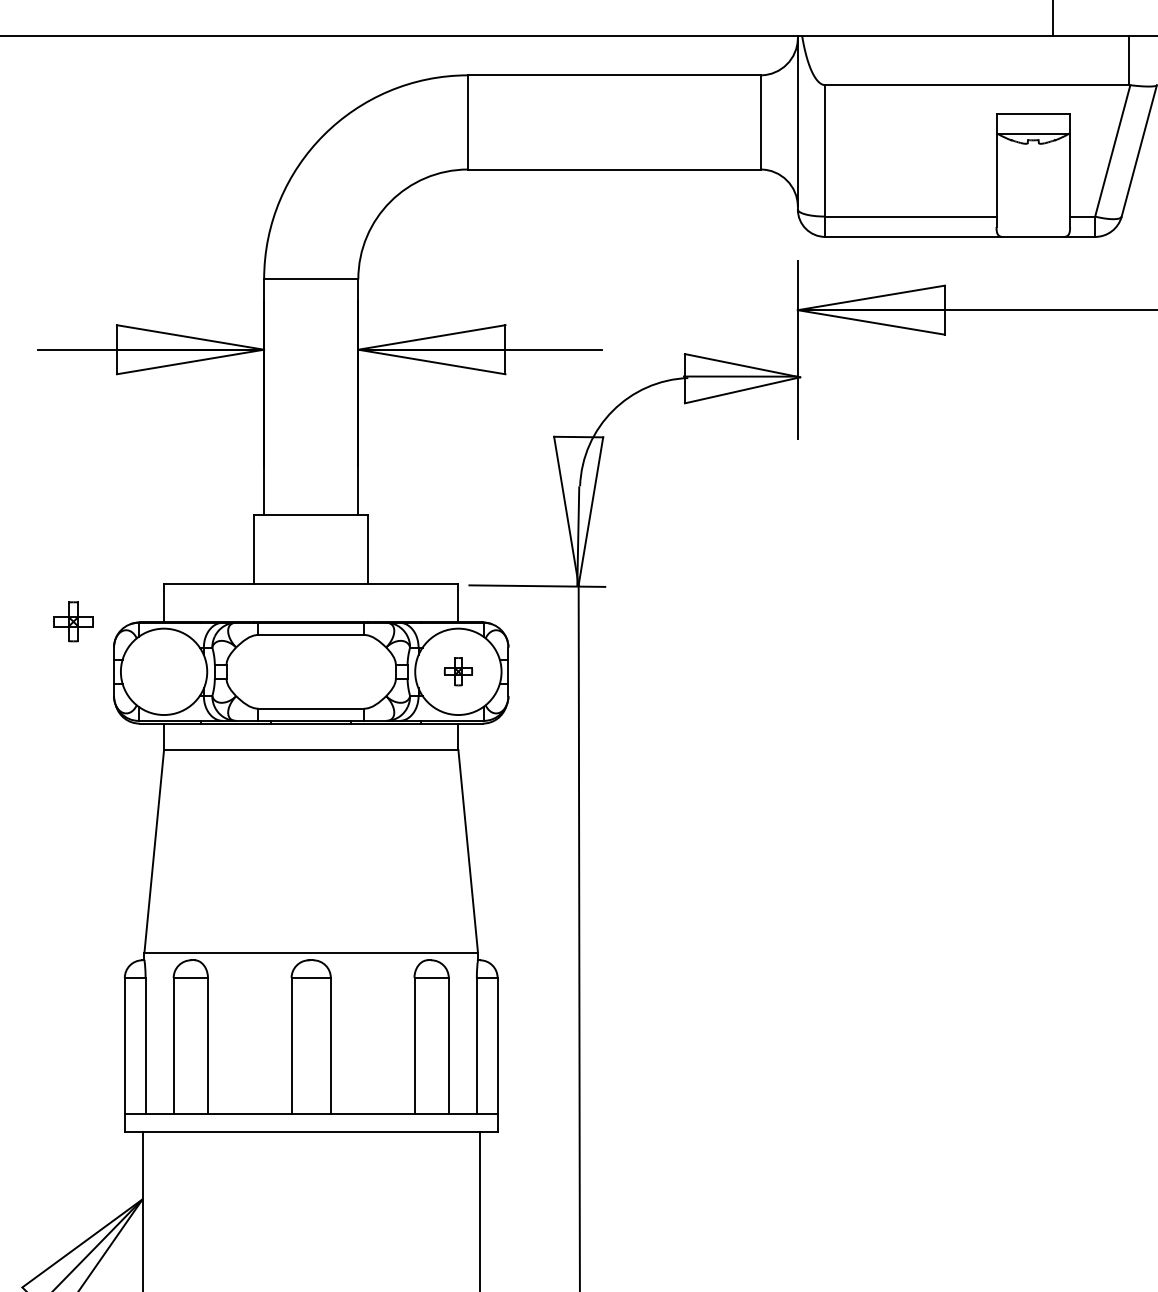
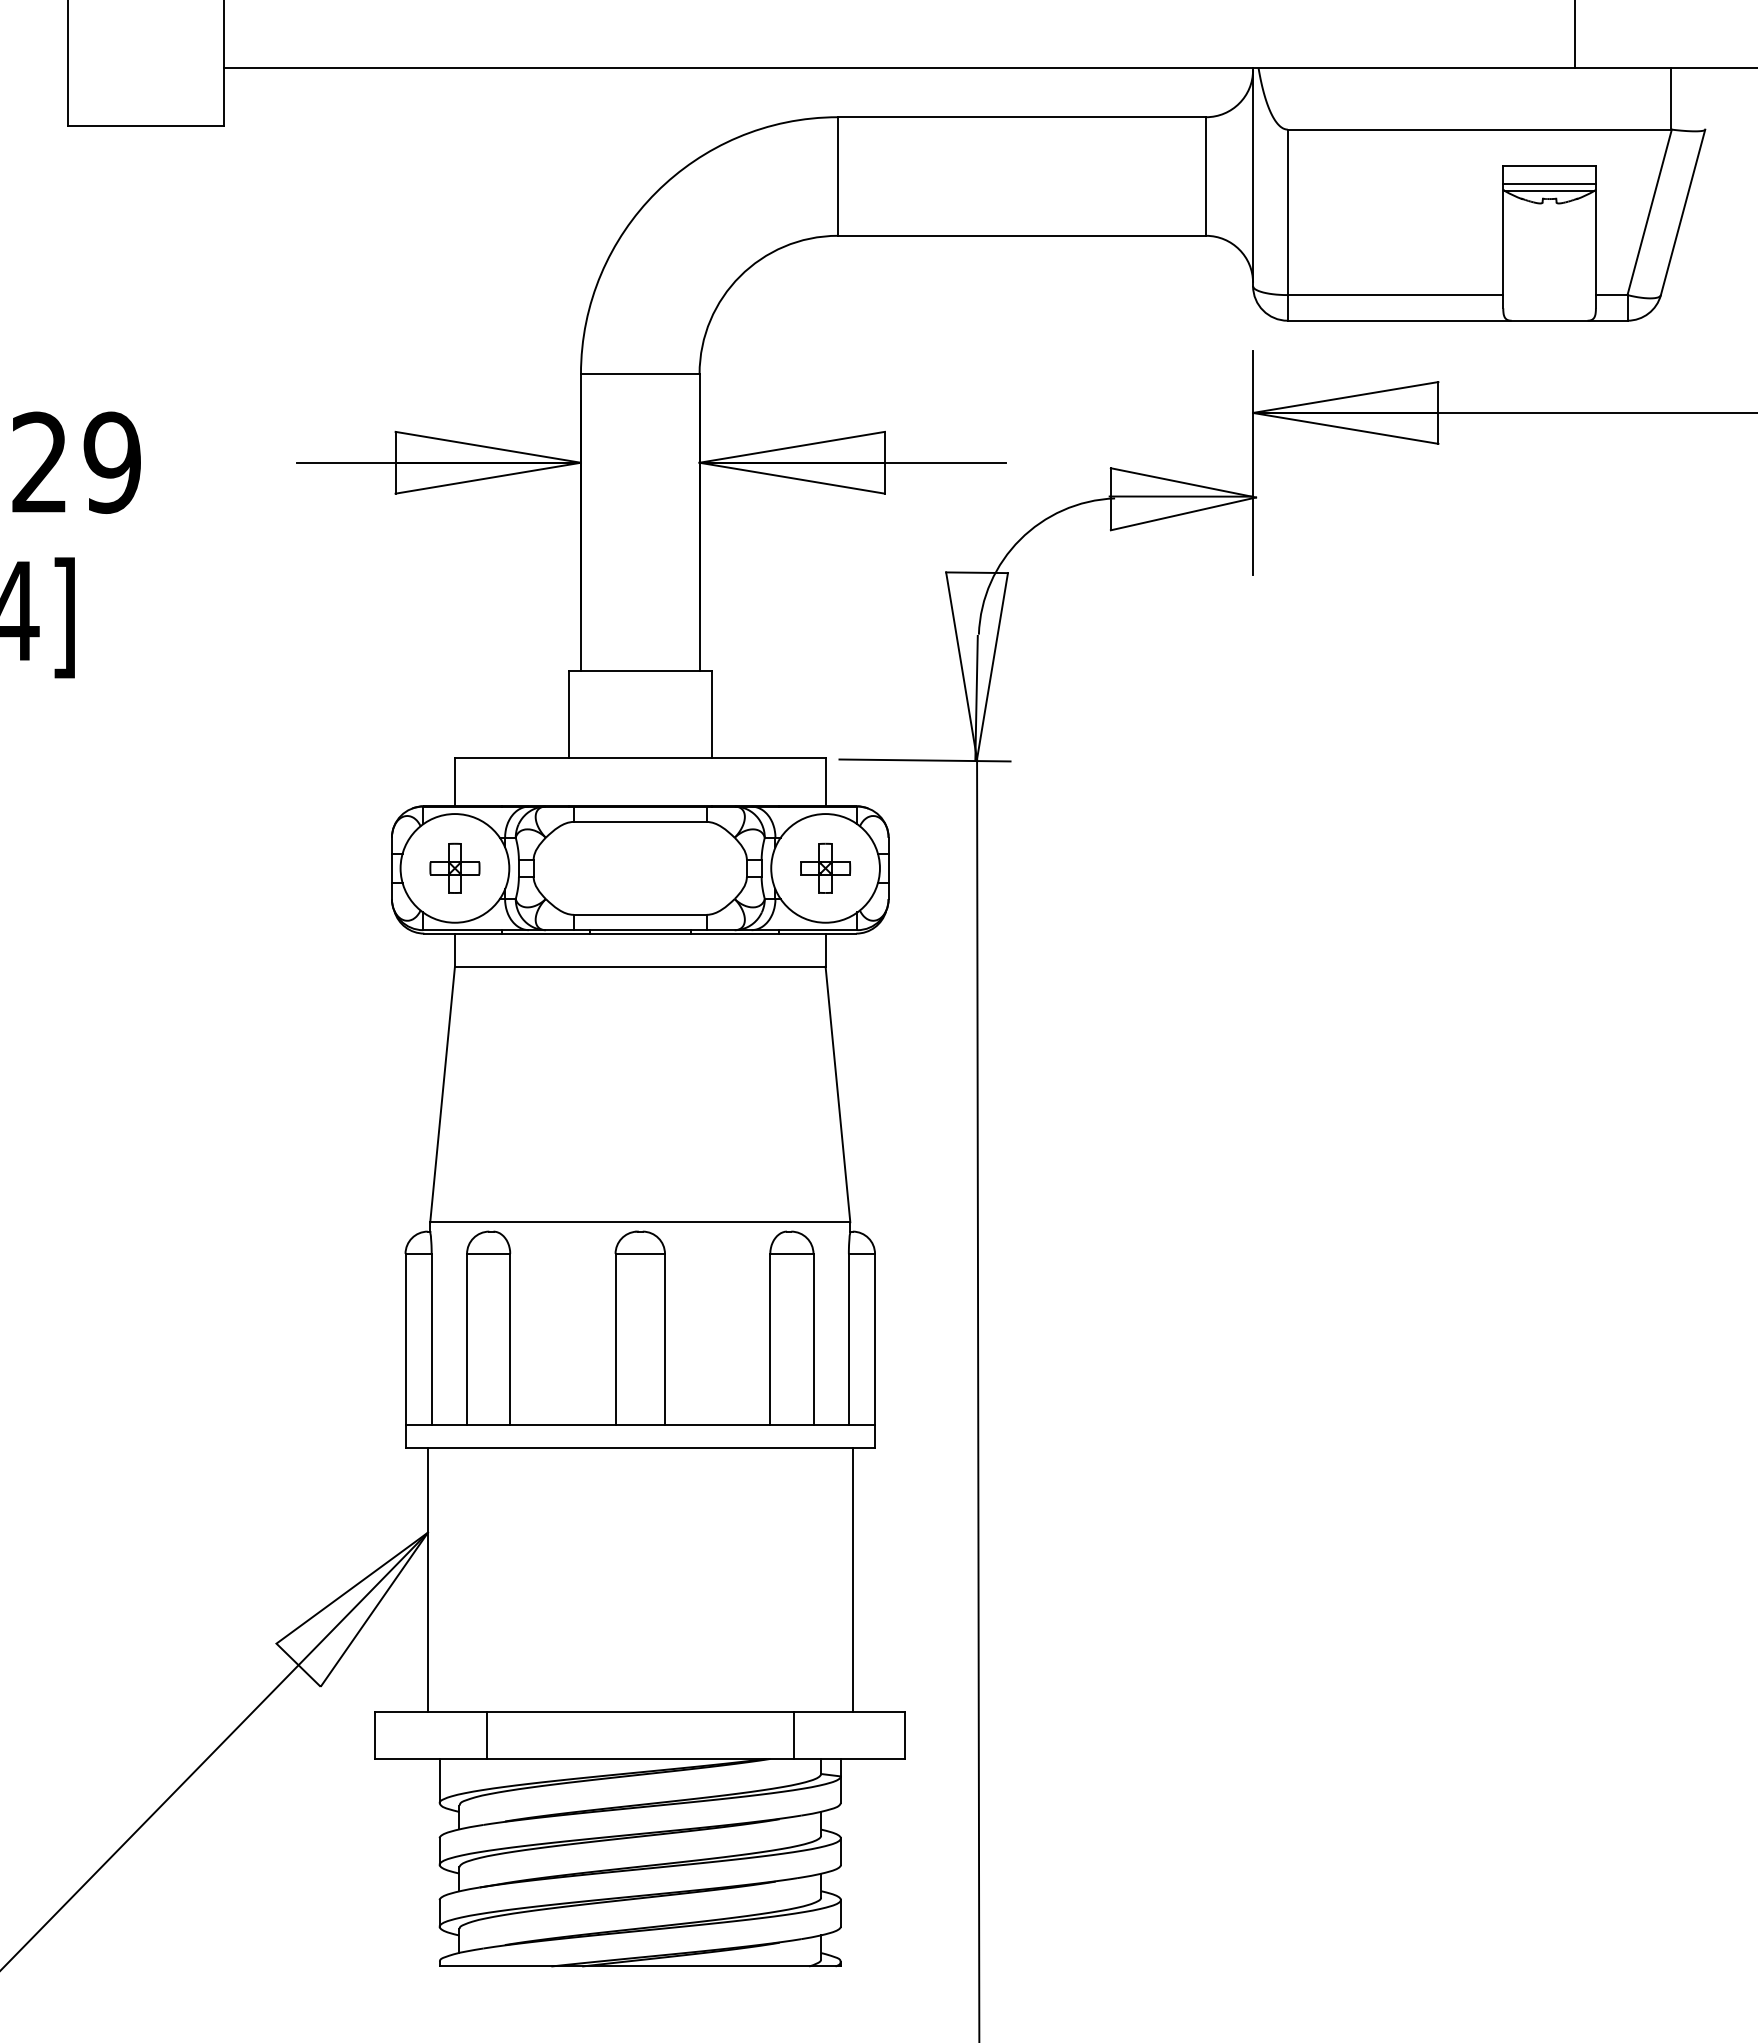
line: (1033, 127) -> (1549, 183), added
part: (73, 621) -> (454, 867), moved
part: (458, 671) -> (825, 867), size x1.43

